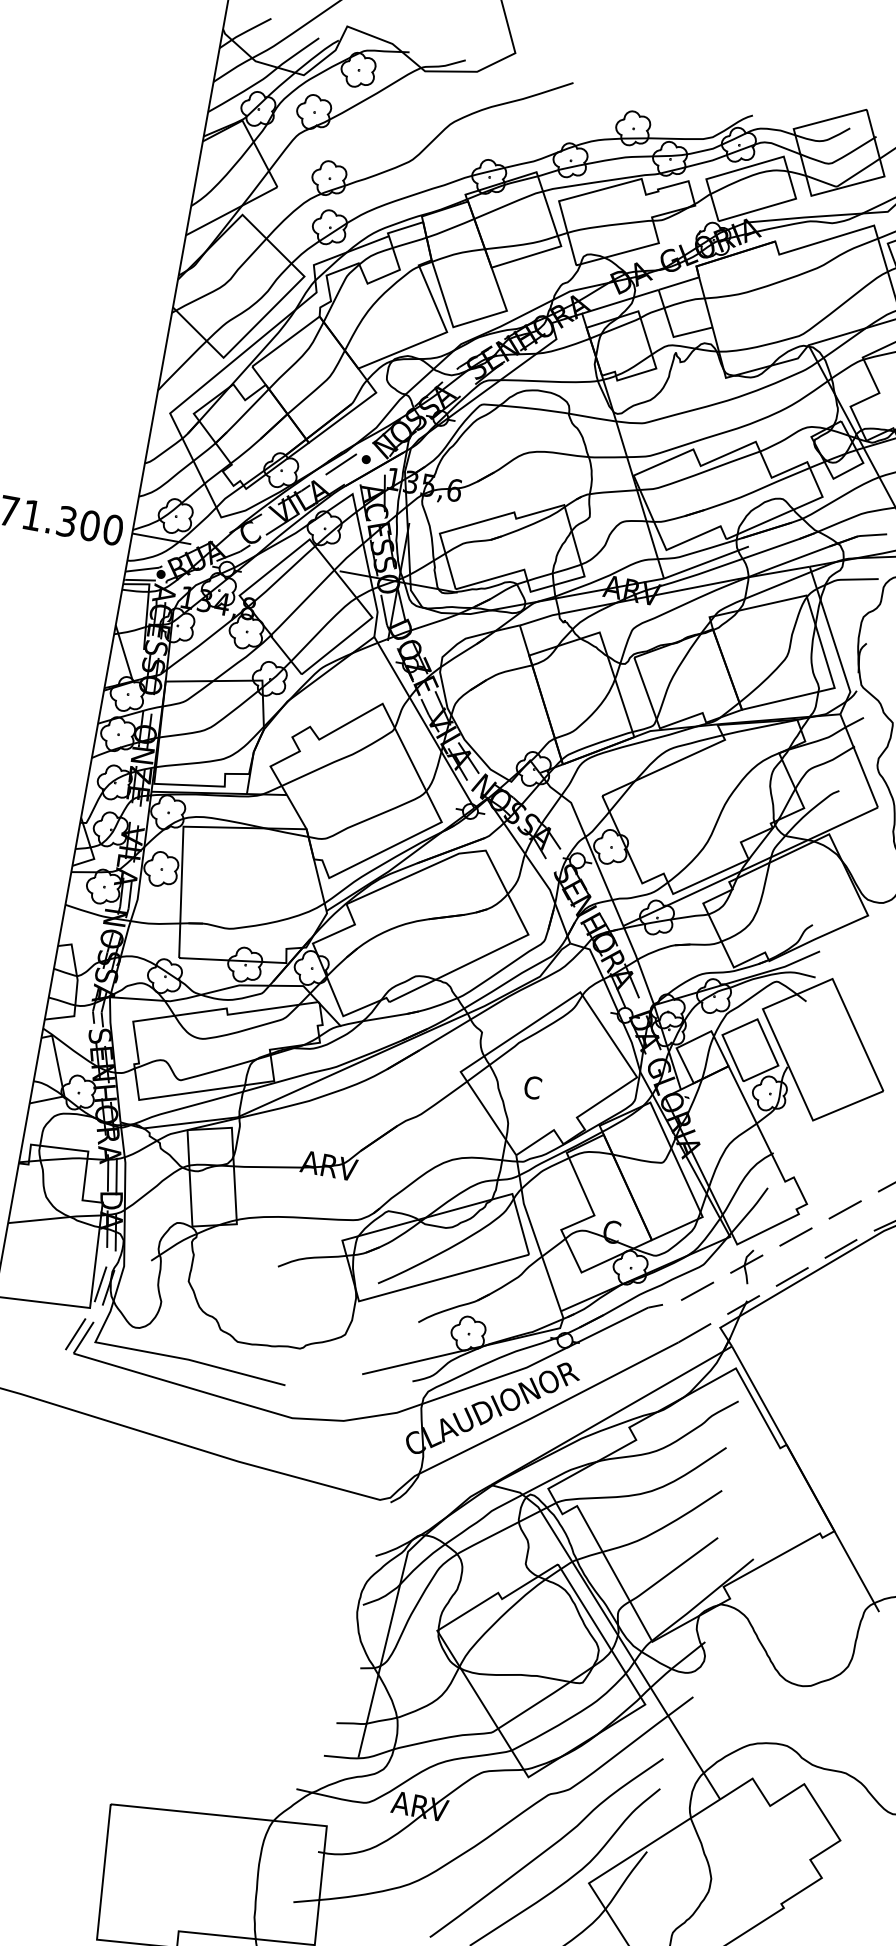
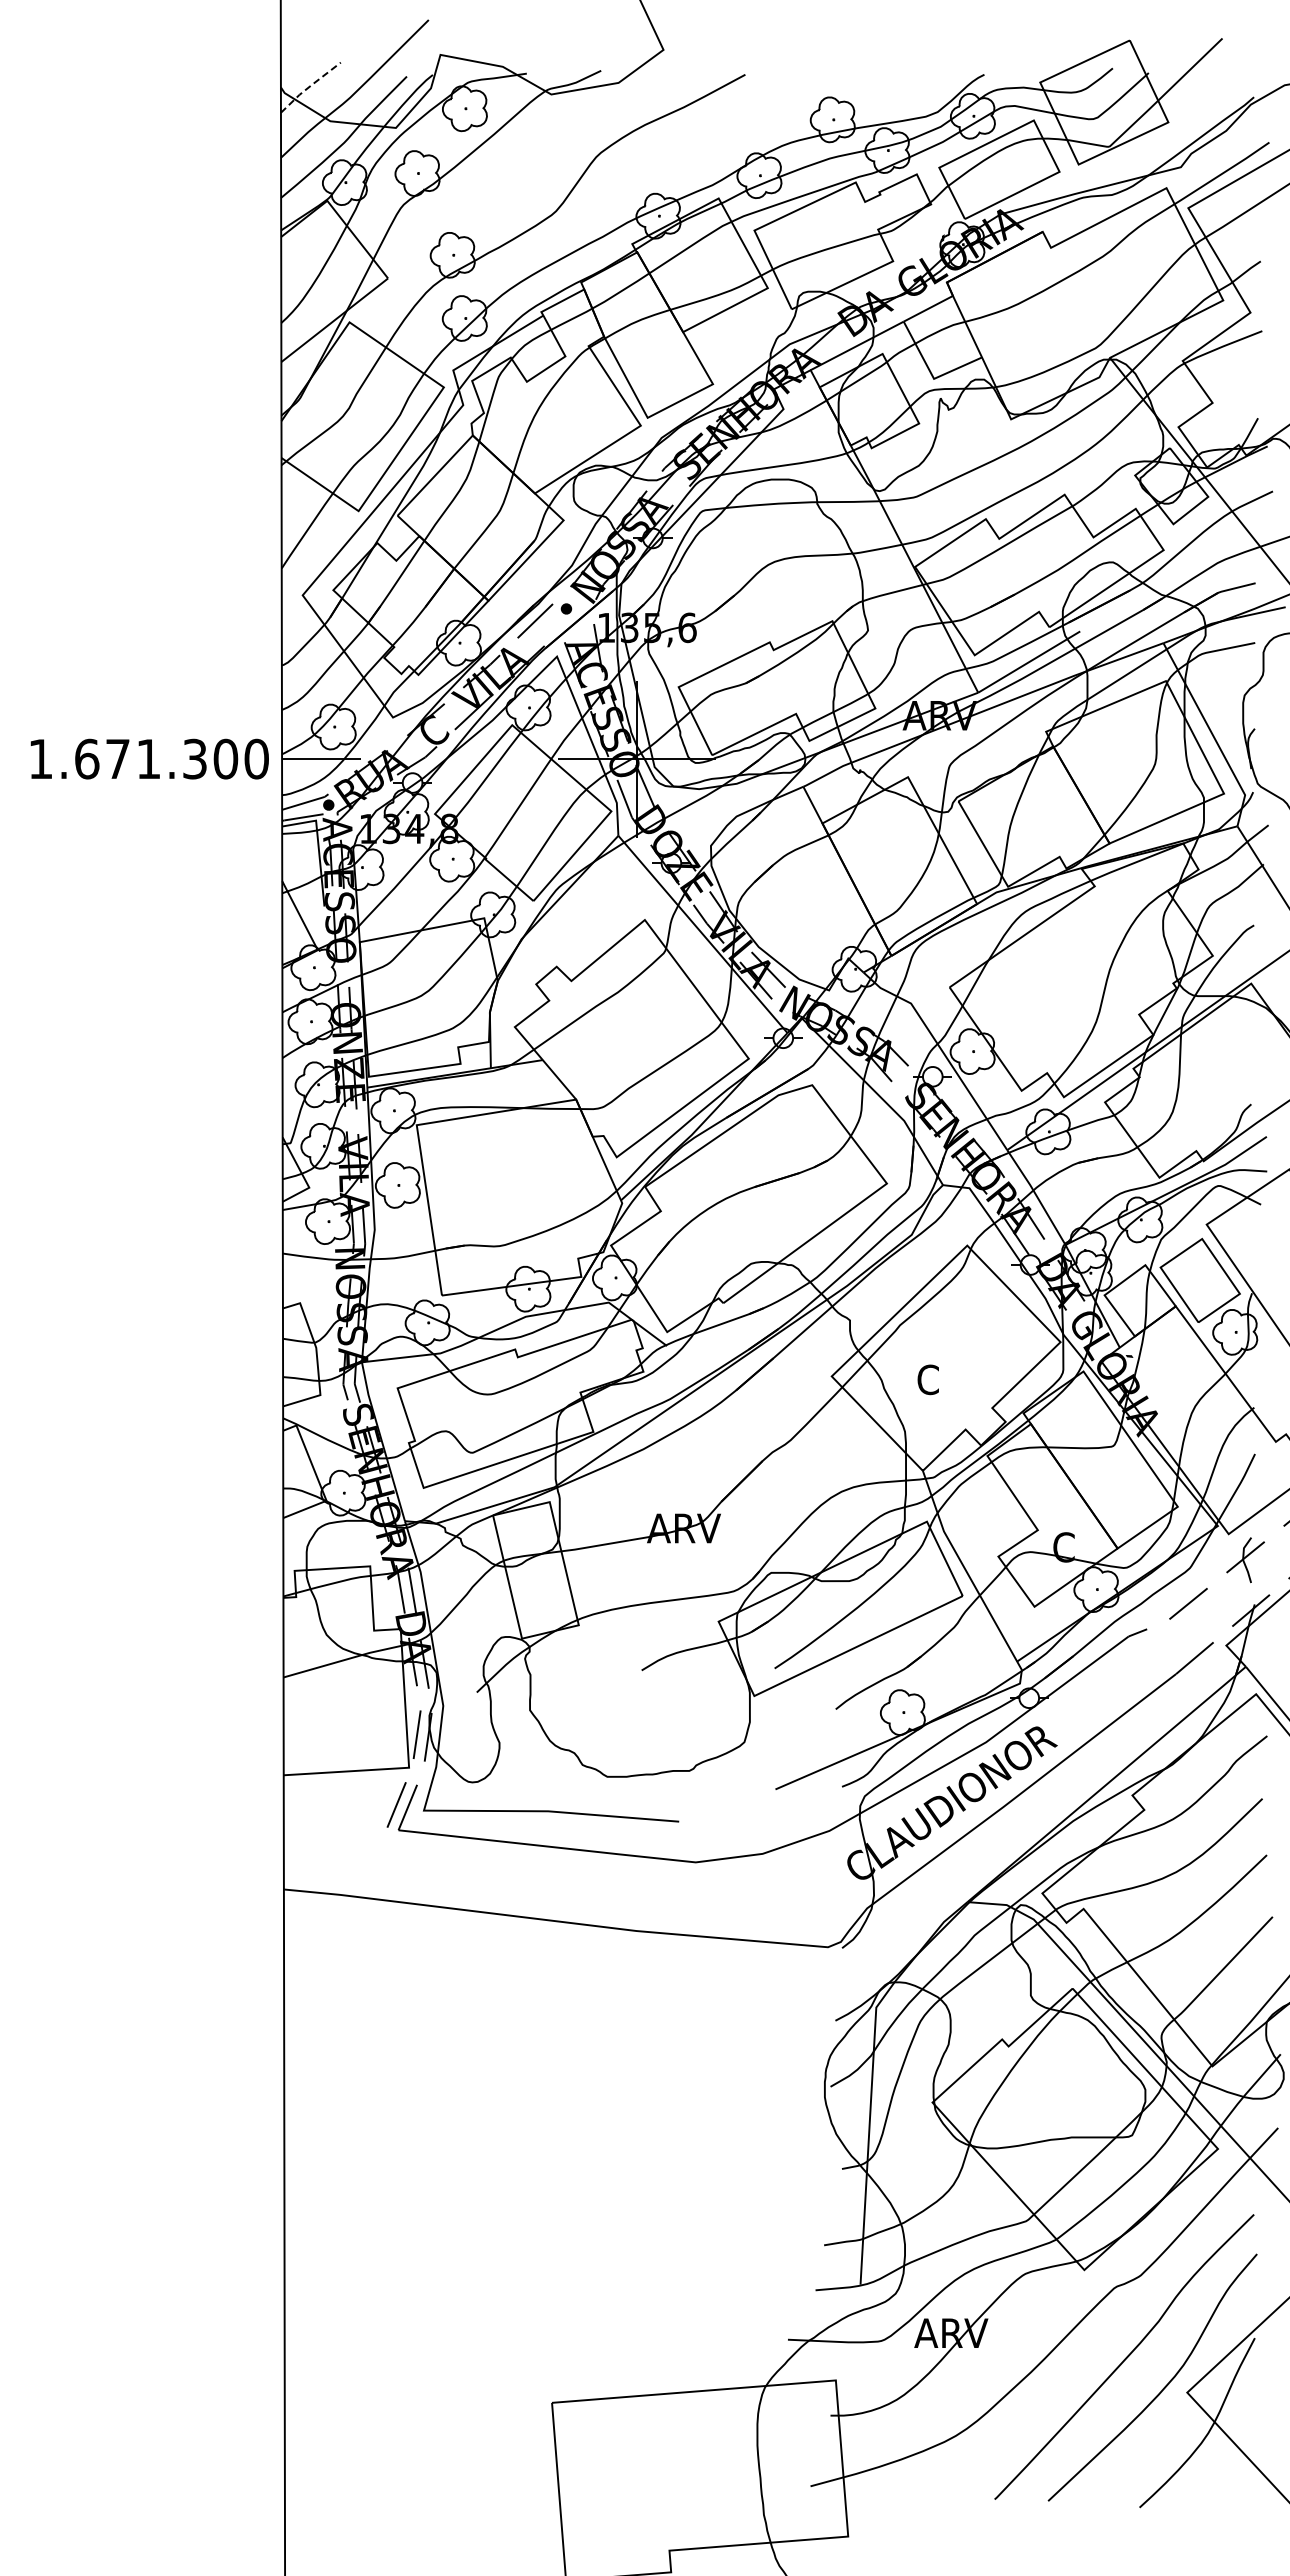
line: (244, 32) -> (309, 86), solid -> dashed

